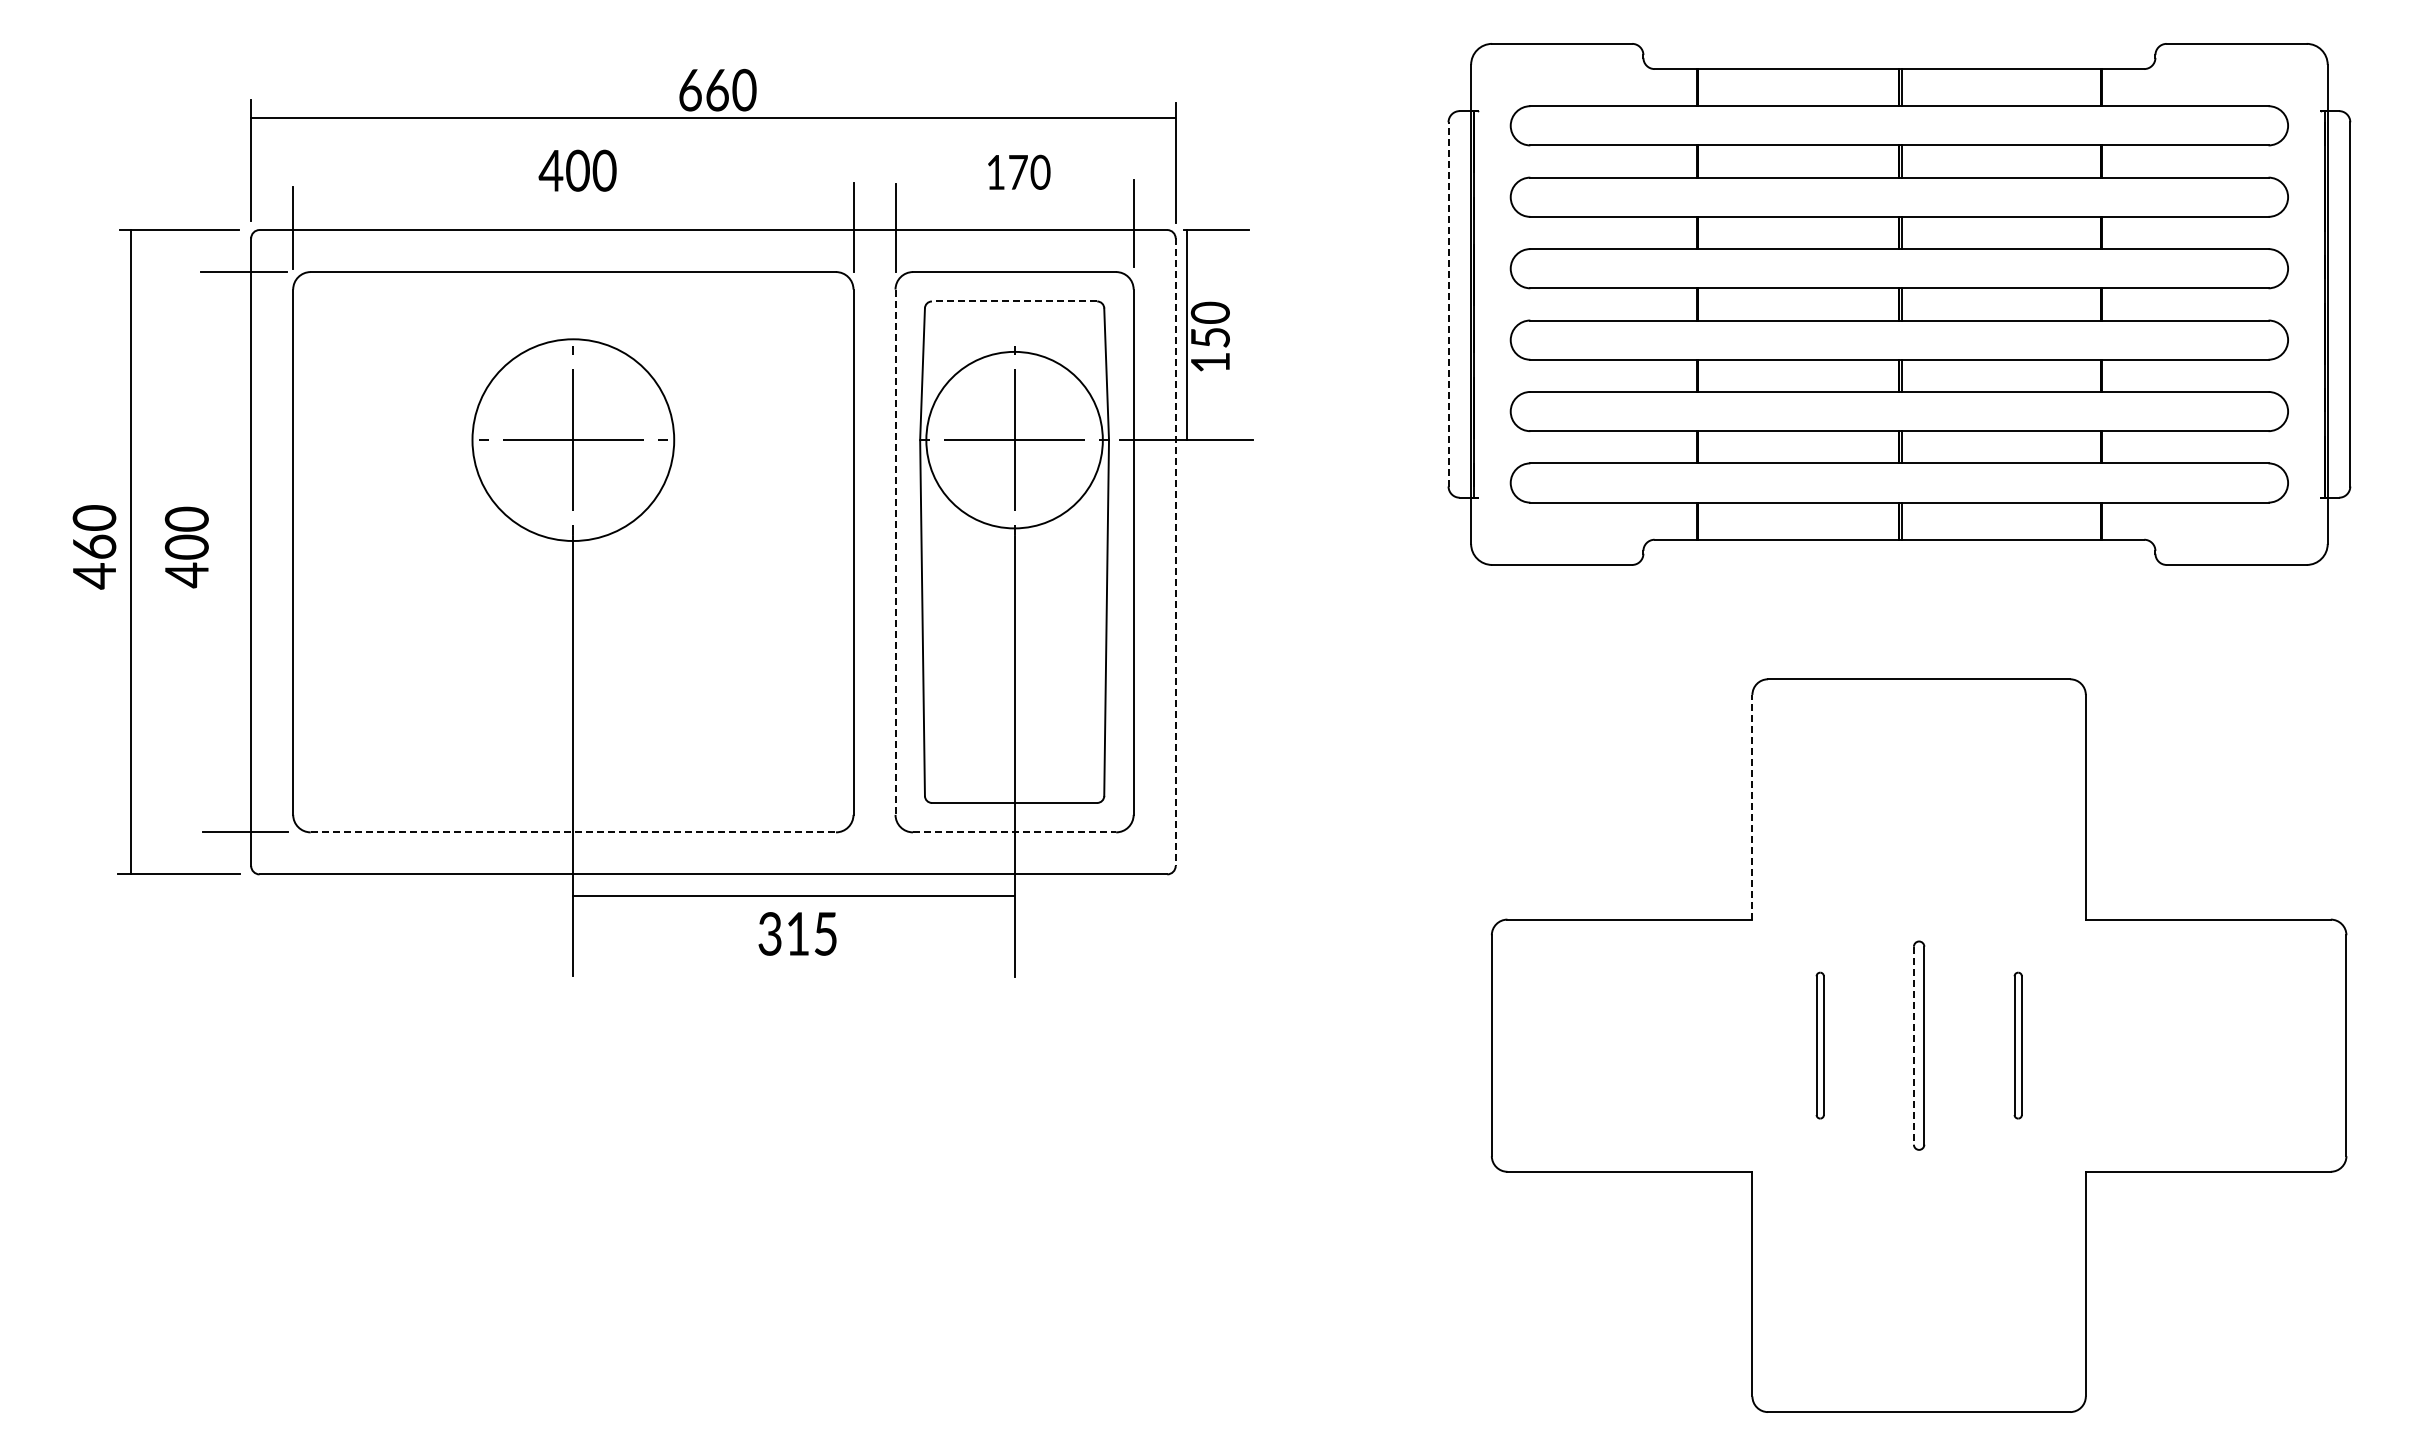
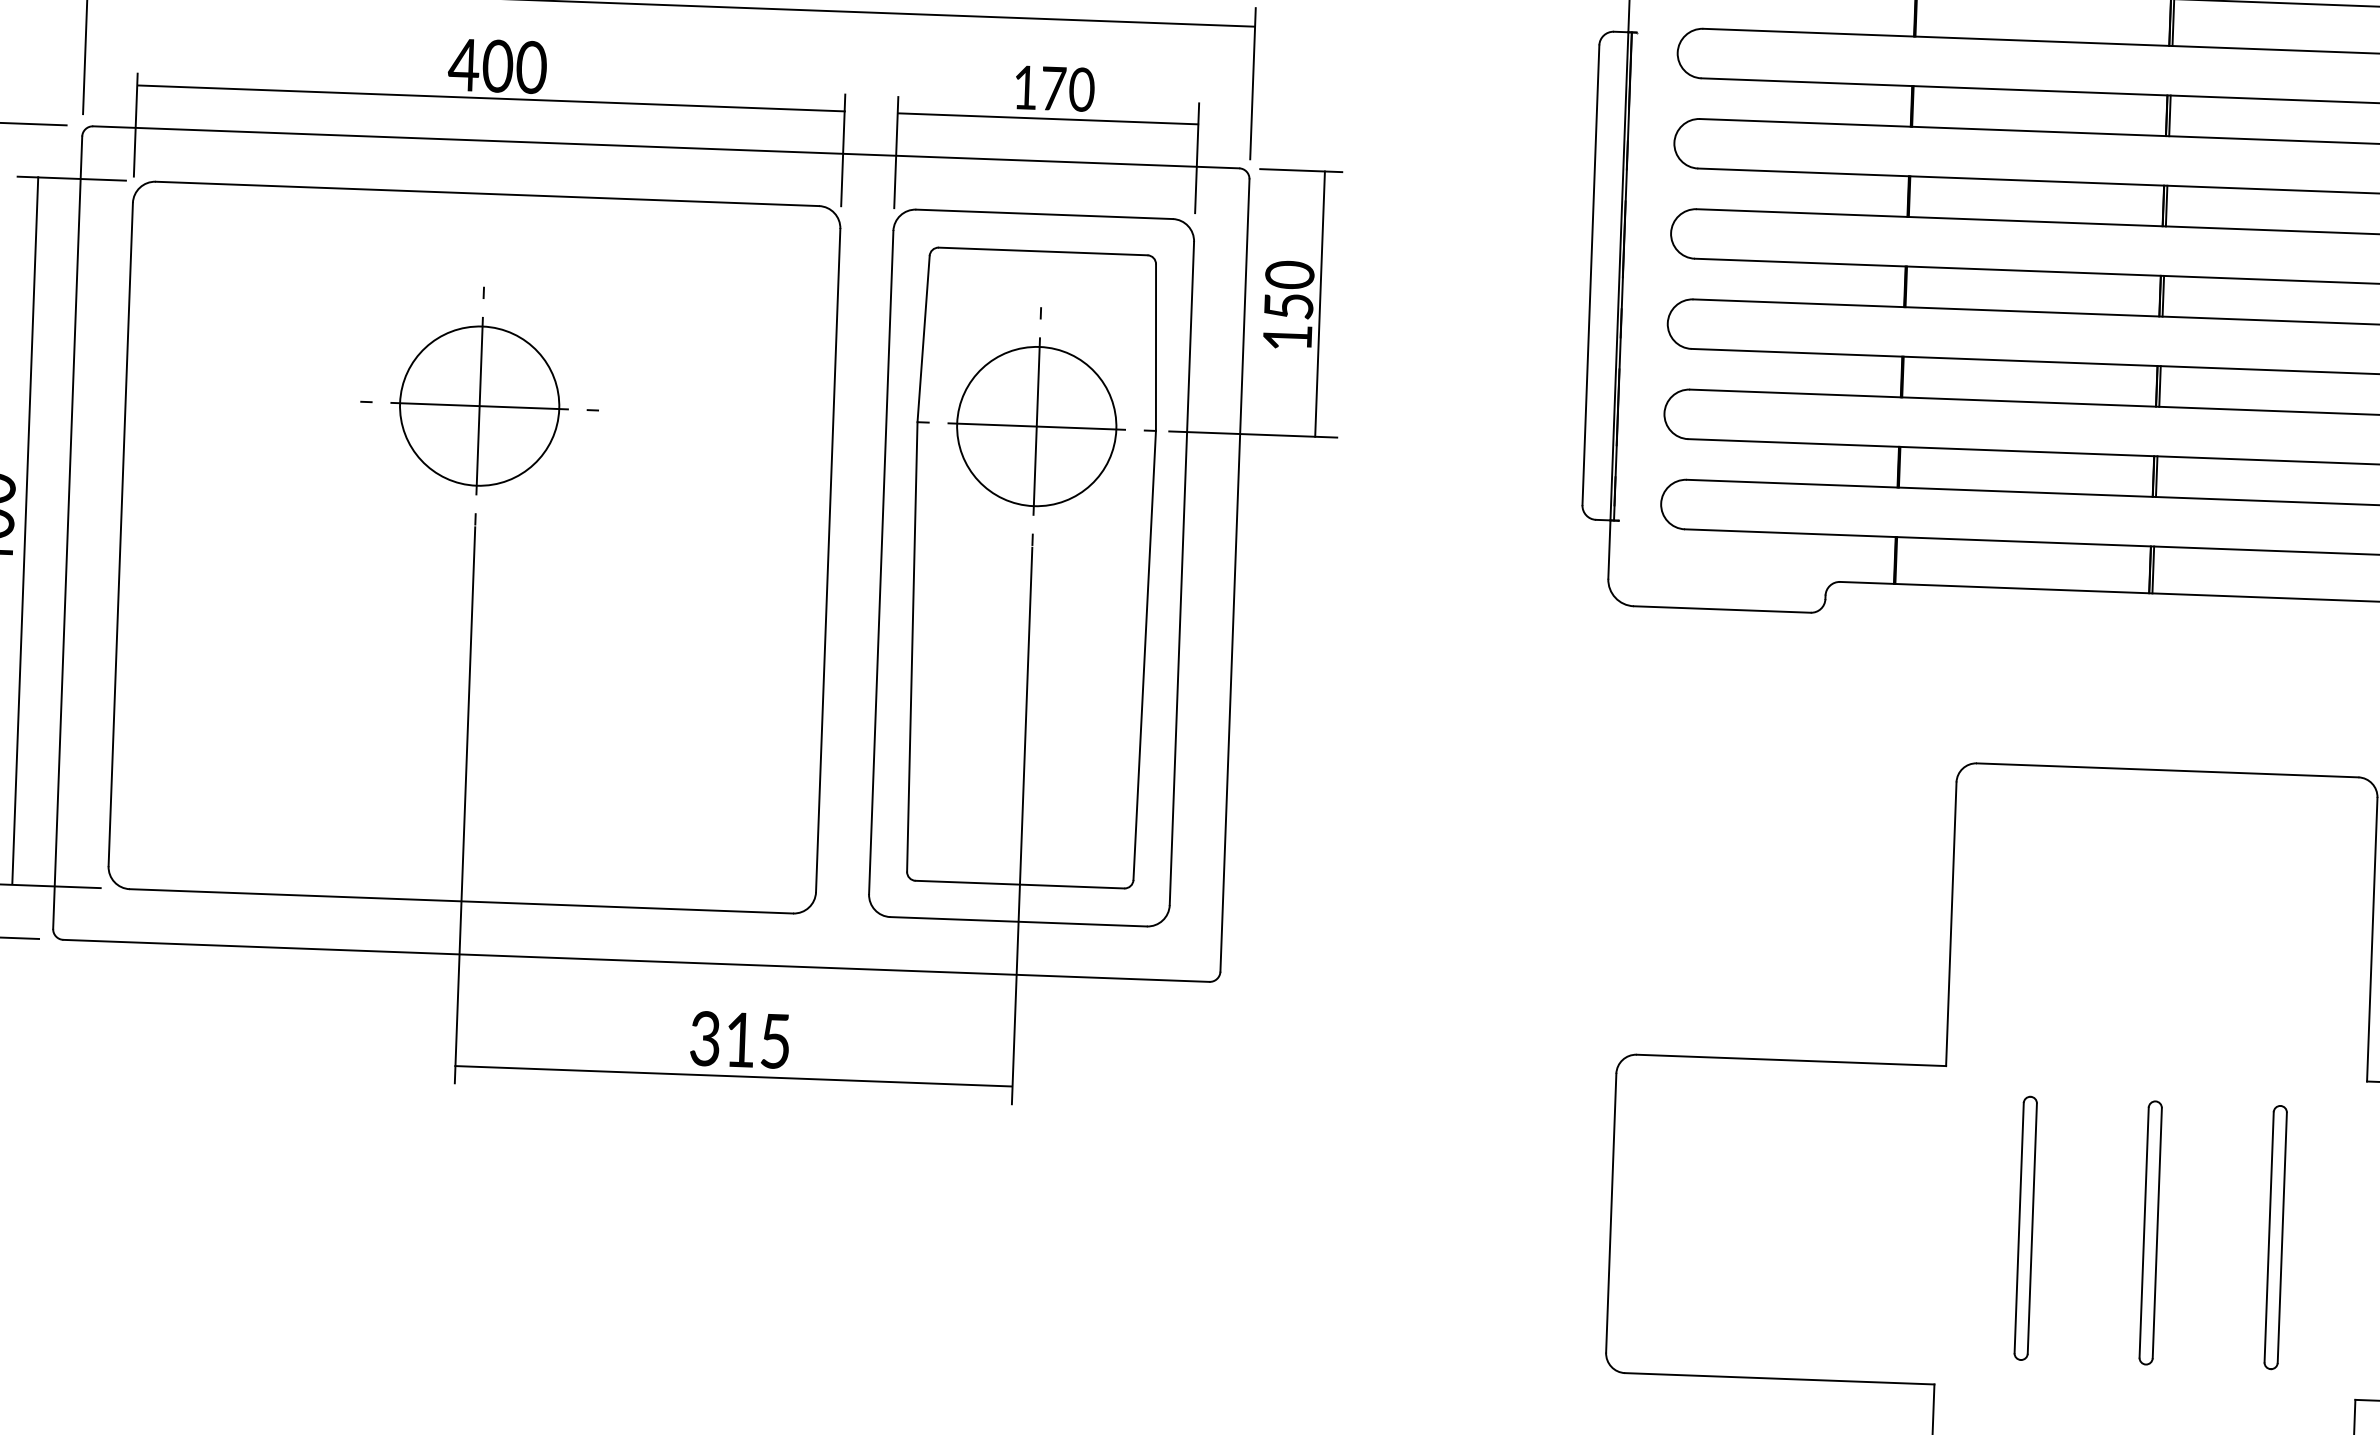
line: (573, 196) -> (491, 98), added
line: (1014, 196) -> (1047, 118), added
line: (1014, 301) -> (1043, 251), dashed -> solid
line: (1448, 303) -> (1590, 274), dashed -> solid
line: (1187, 335) -> (1320, 304), moved
circle: (573, 440) -> (479, 406), size x0.62
circle: (1014, 440) -> (1036, 427), size x0.71
line: (217, 551) -> (25, 530), added
line: (895, 552) -> (881, 562), dashed -> solid
line: (1175, 552) -> (1234, 575), dashed -> solid
line: (1752, 806) -> (1951, 923), dashed -> solid
line: (573, 832) -> (461, 901), dashed -> solid
line: (1014, 832) -> (1018, 921), dashed -> solid
line: (793, 895) -> (733, 1075), moved
part: (1820, 1045) -> (2026, 1228), size x1.43
line: (1913, 1045) -> (2143, 1232), dashed -> solid
part: (2018, 1045) -> (2276, 1237), size x1.43

